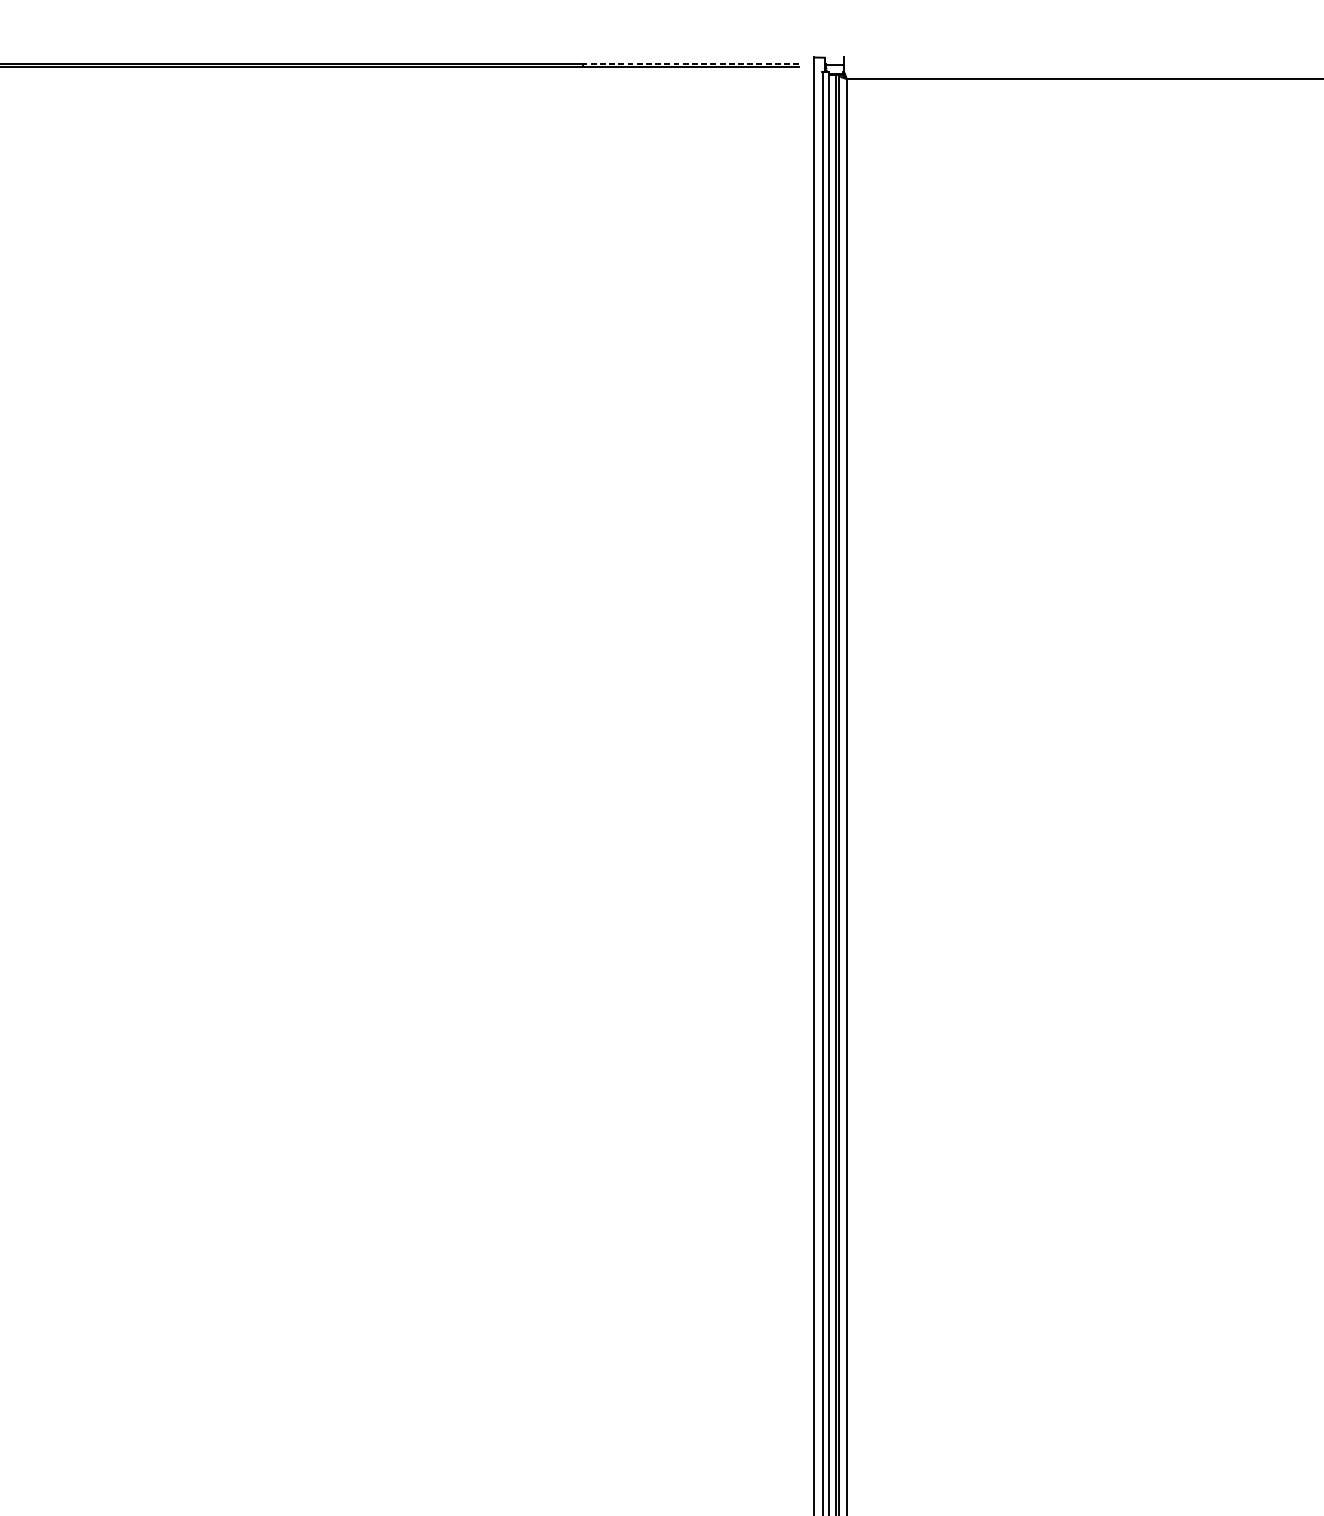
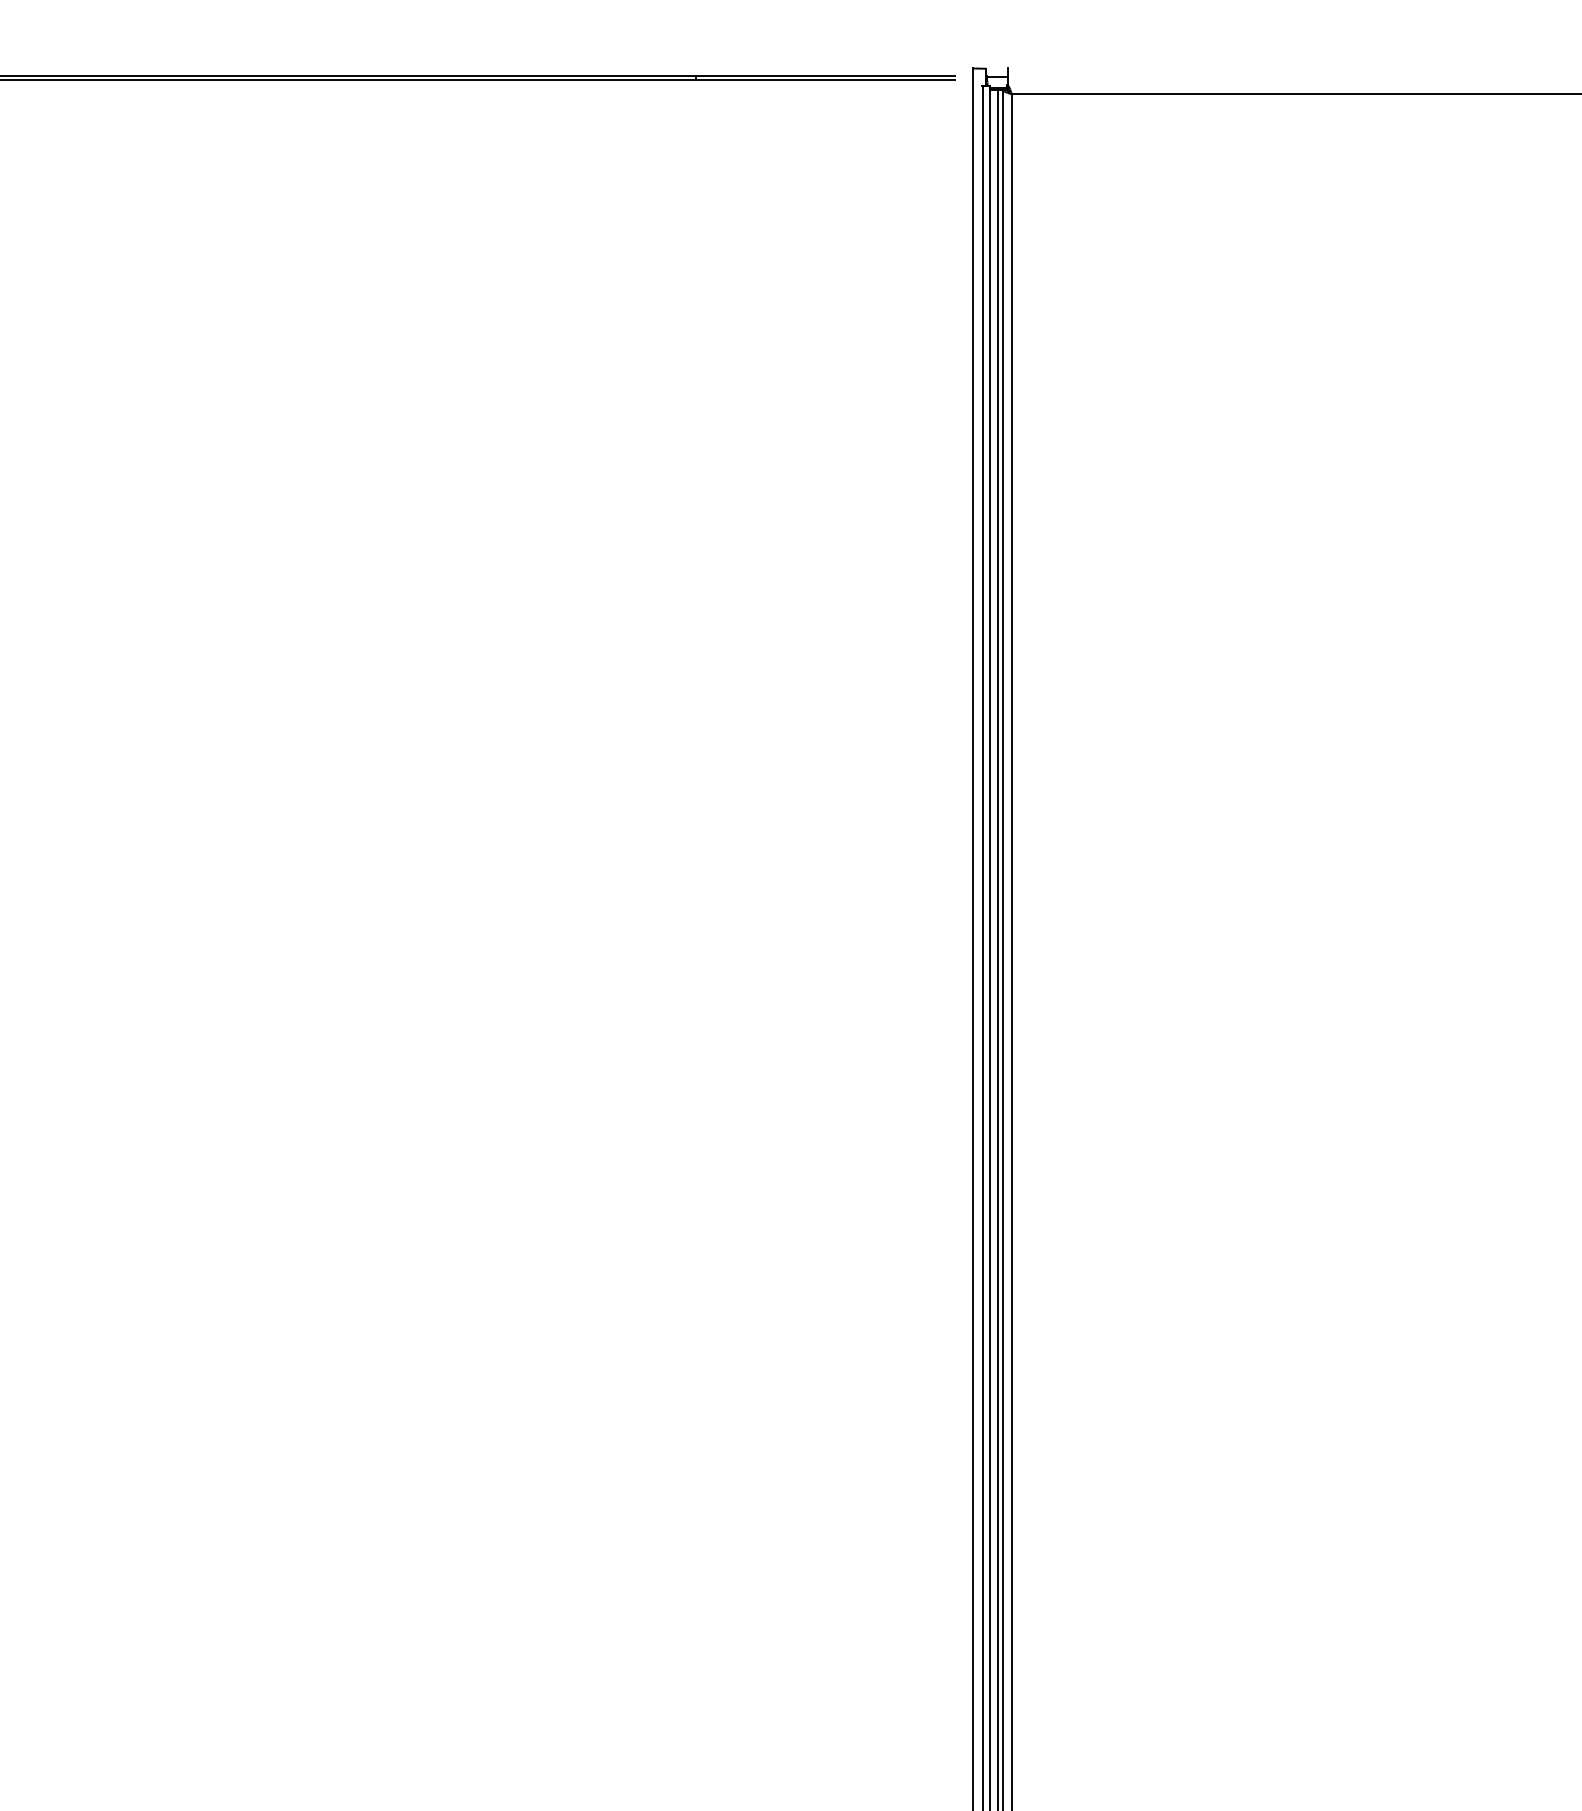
line: (690, 63) -> (825, 75), dashed -> solid

